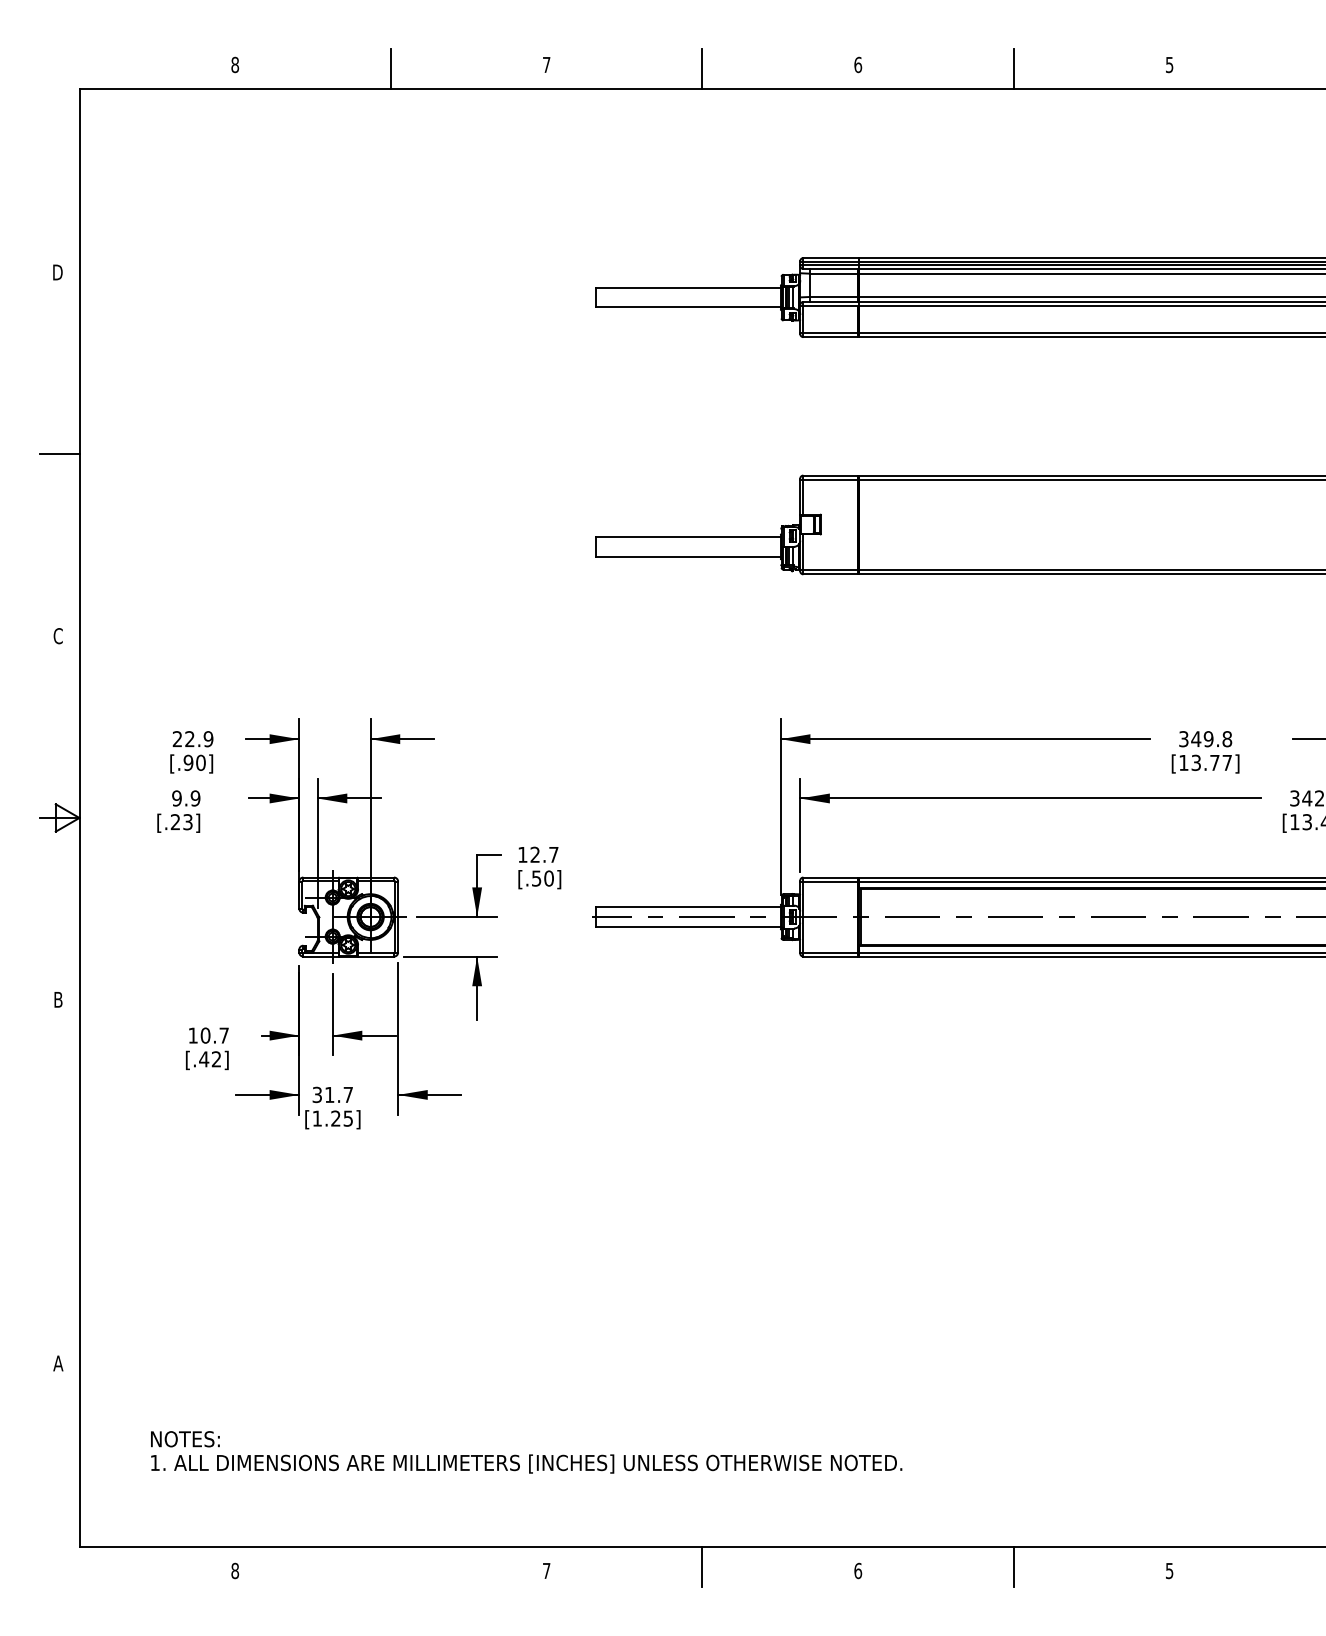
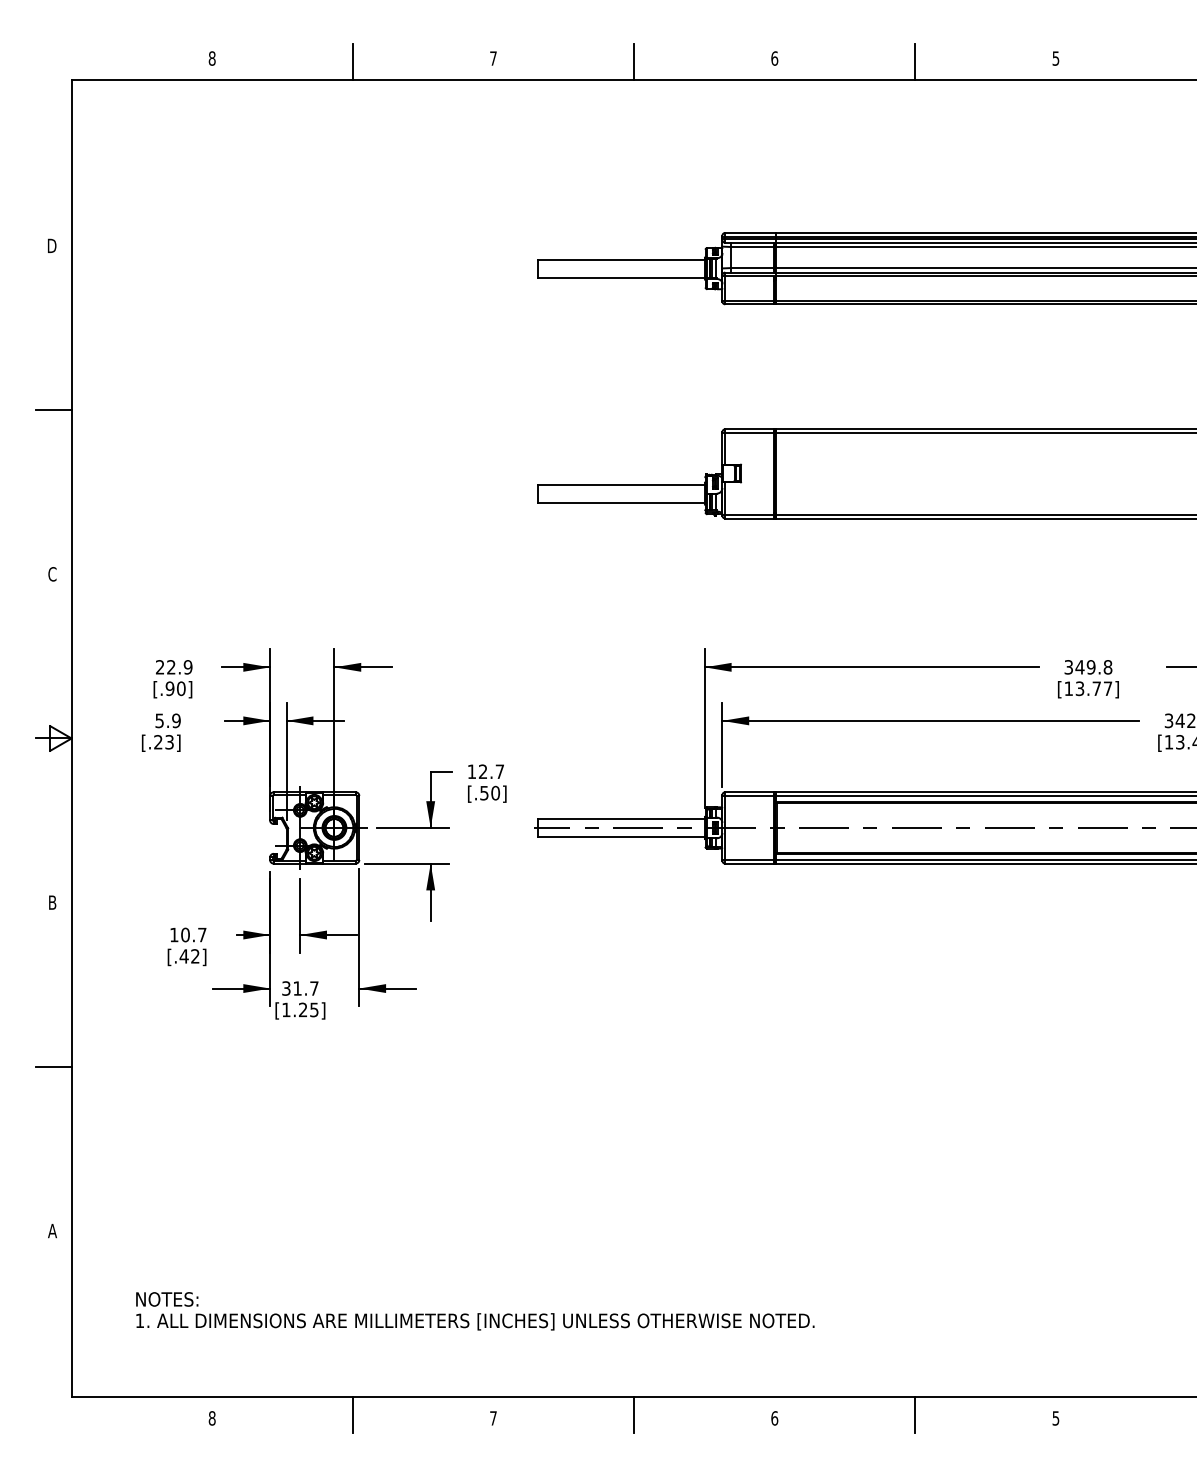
text: (176, 798) -> (159, 720), 9.9 -> 5.9
line: (59, 1181) -> (53, 1066), added
line: (390, 1566) -> (352, 1414), added

